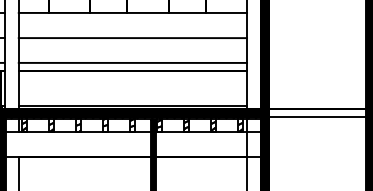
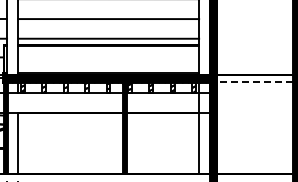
line: (316, 116) -> (254, 81), solid -> dashed

